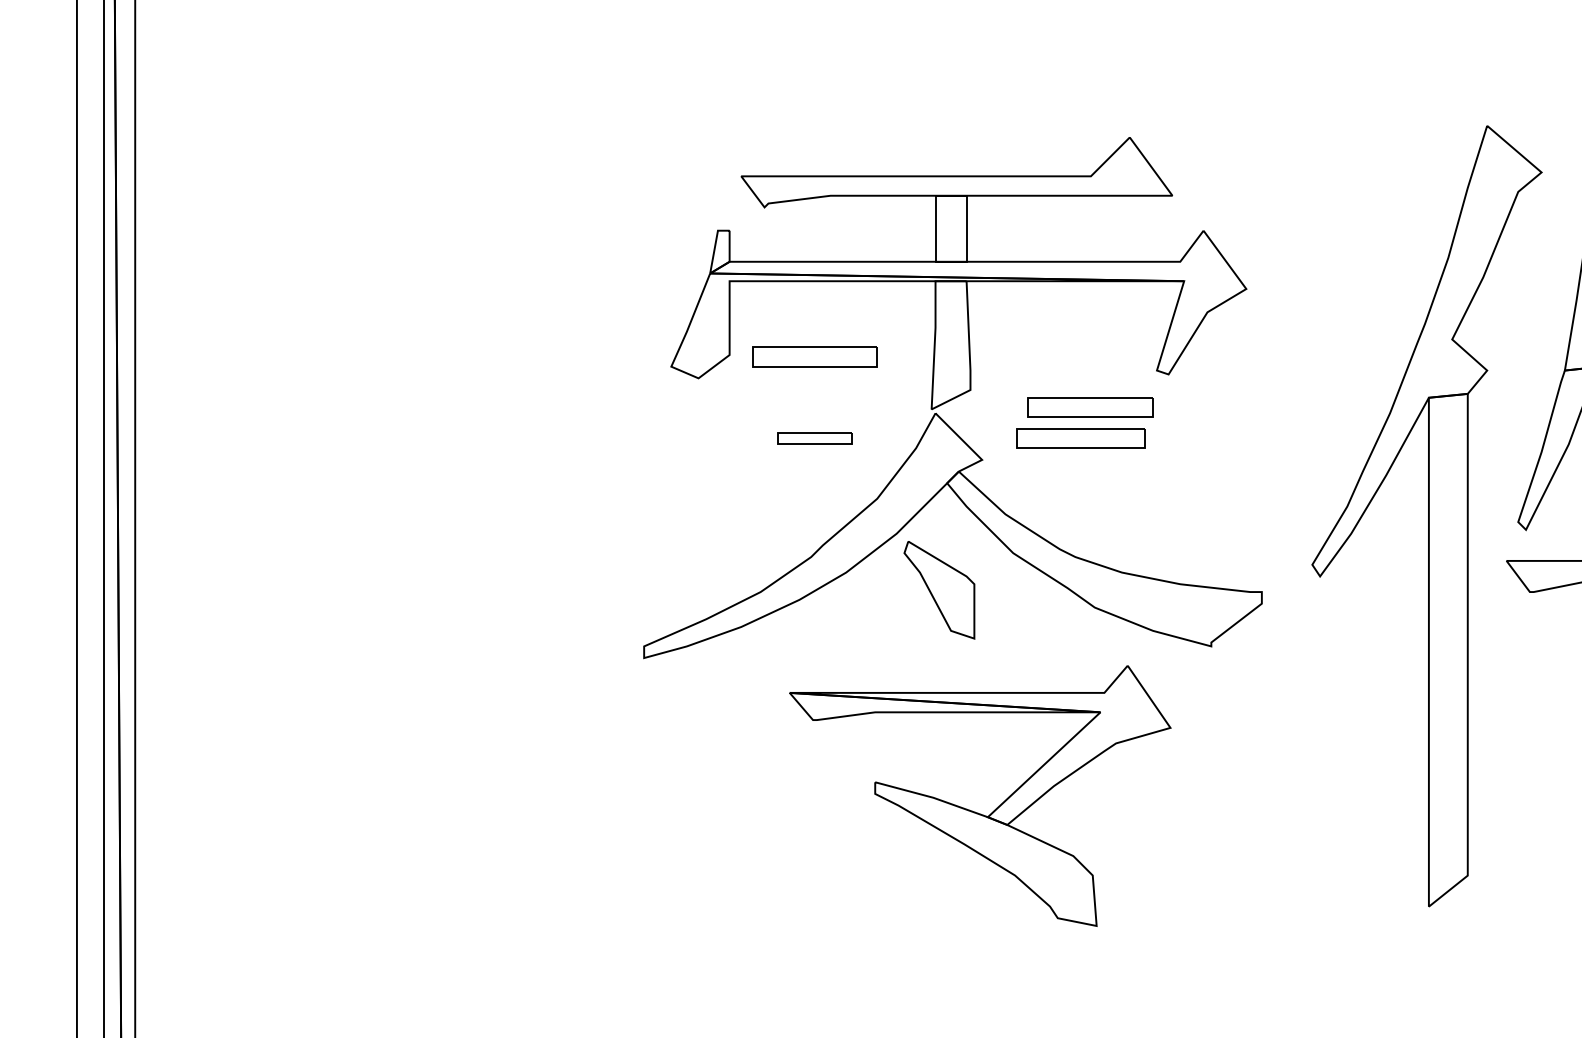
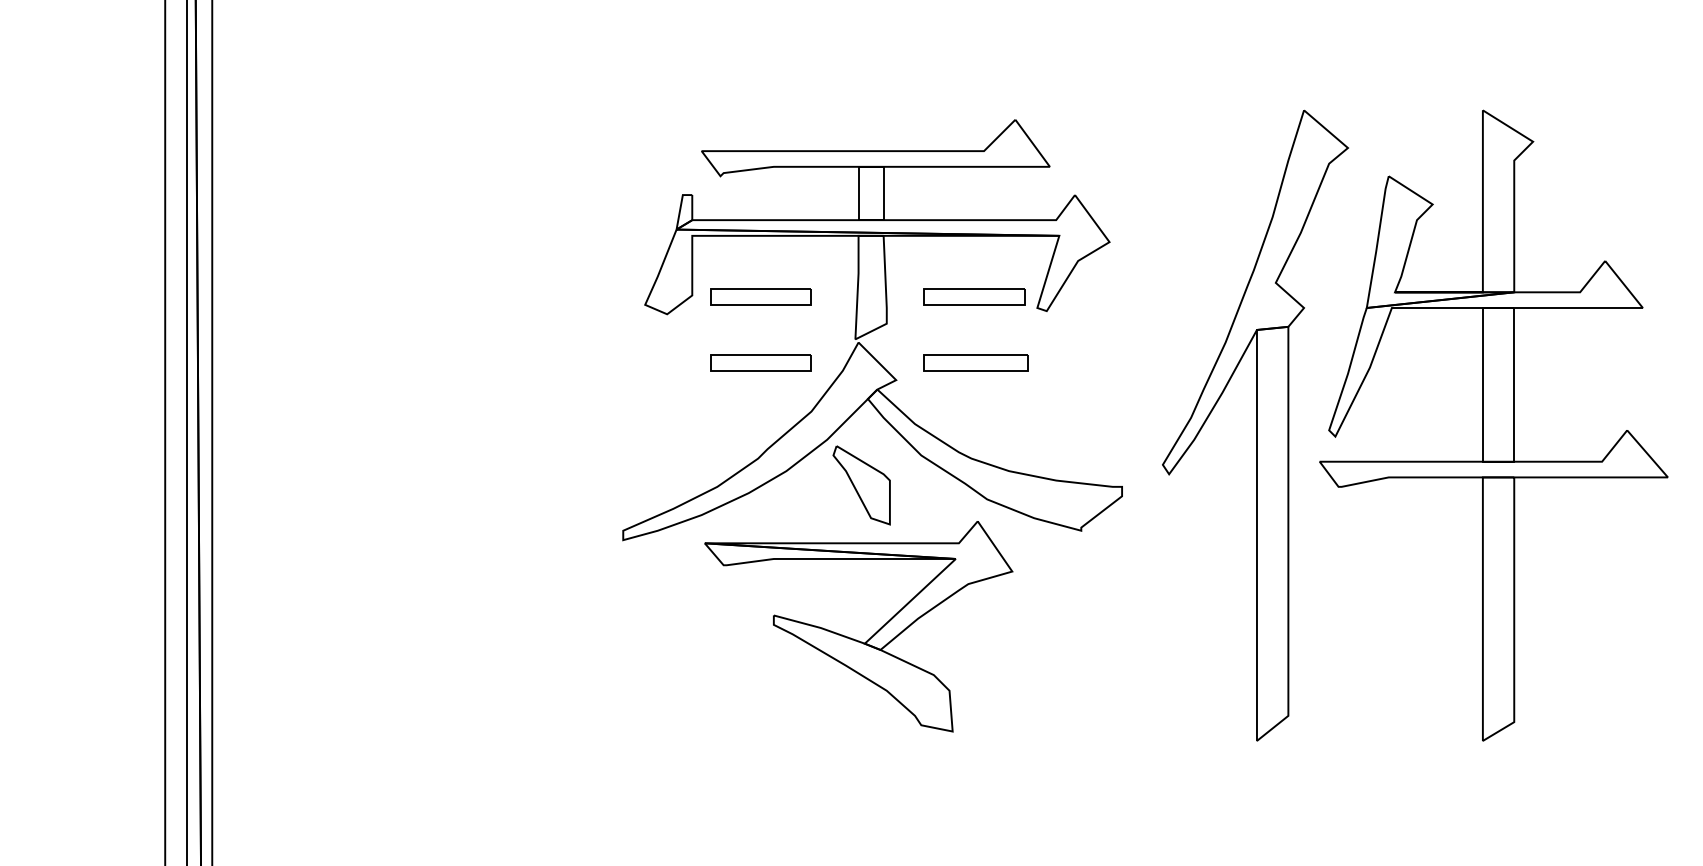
part: (1090, 407) -> (974, 296), moved
part: (814, 438) -> (760, 362), size x1.67
part: (973, 810) -> (853, 638), moved

